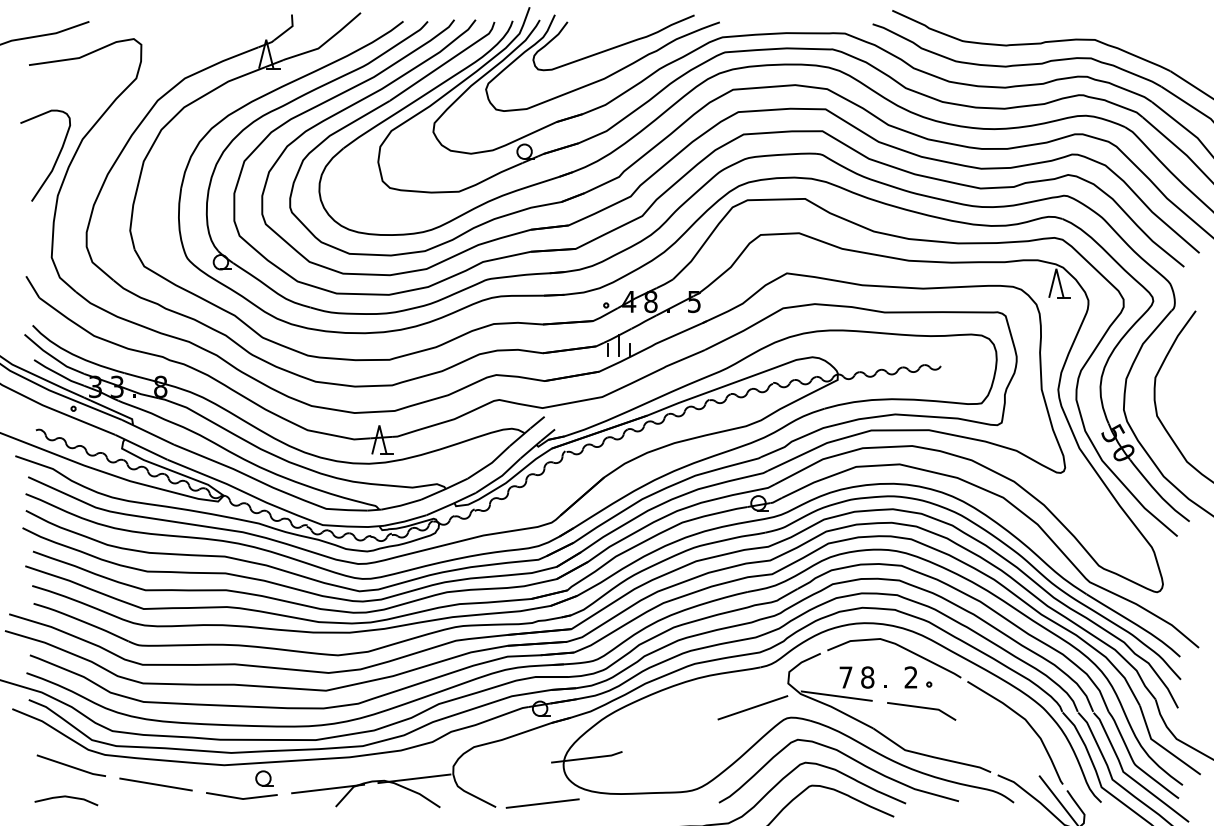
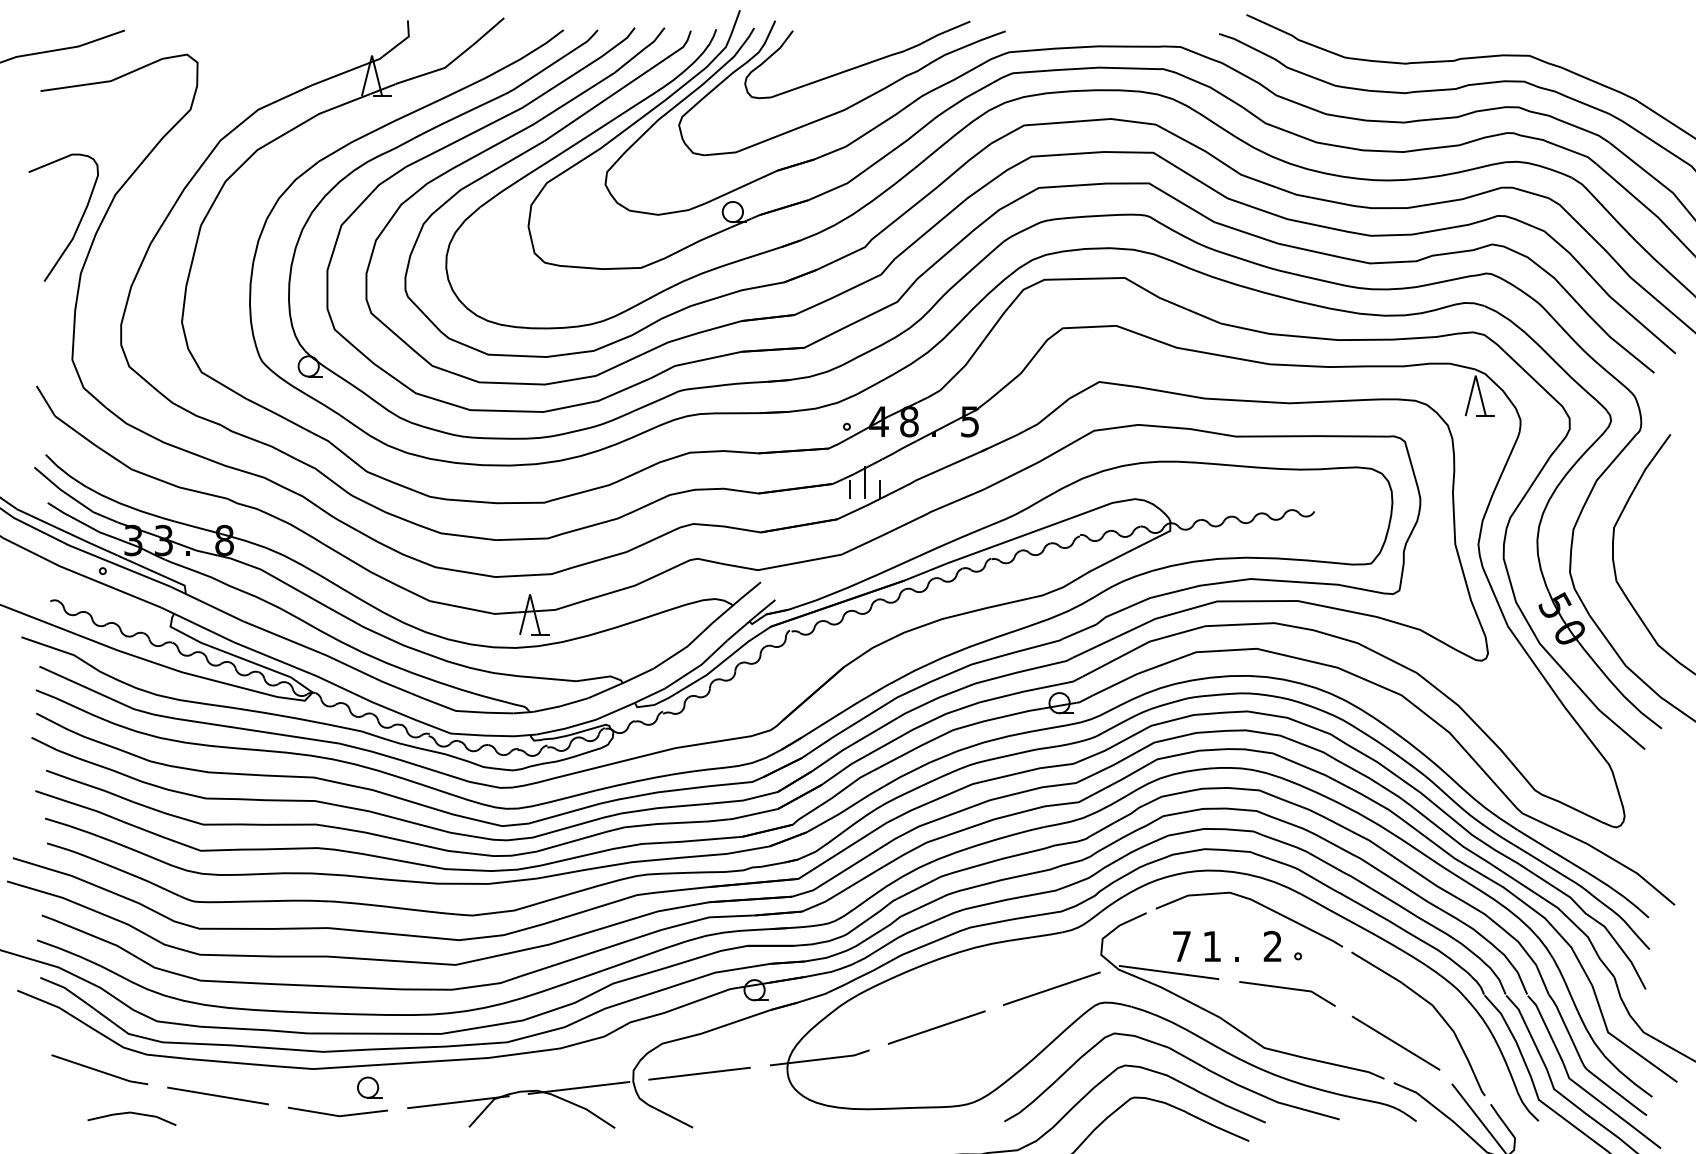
text: (867, 677) -> (1211, 946), 8 -> 1
line: (670, 735) -> (936, 1027), added
line: (999, 746) -> (1396, 1042), added
line: (66, 797) -> (132, 1114), moved
line: (542, 803) -> (699, 1073), moved

